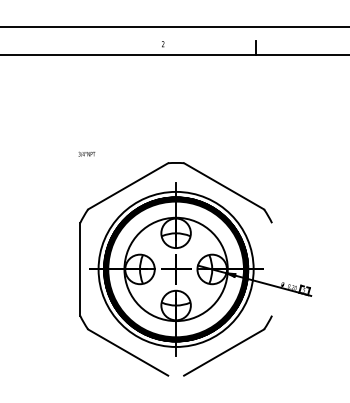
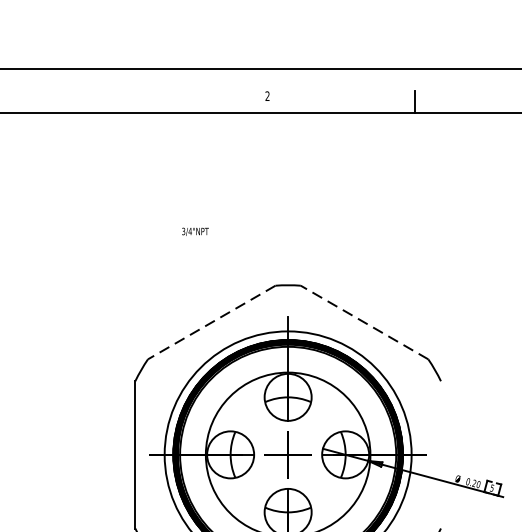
text: (86, 153) -> (194, 230), moved
line: (127, 186) -> (210, 322), solid -> dashed
line: (223, 186) -> (363, 322), solid -> dashed

